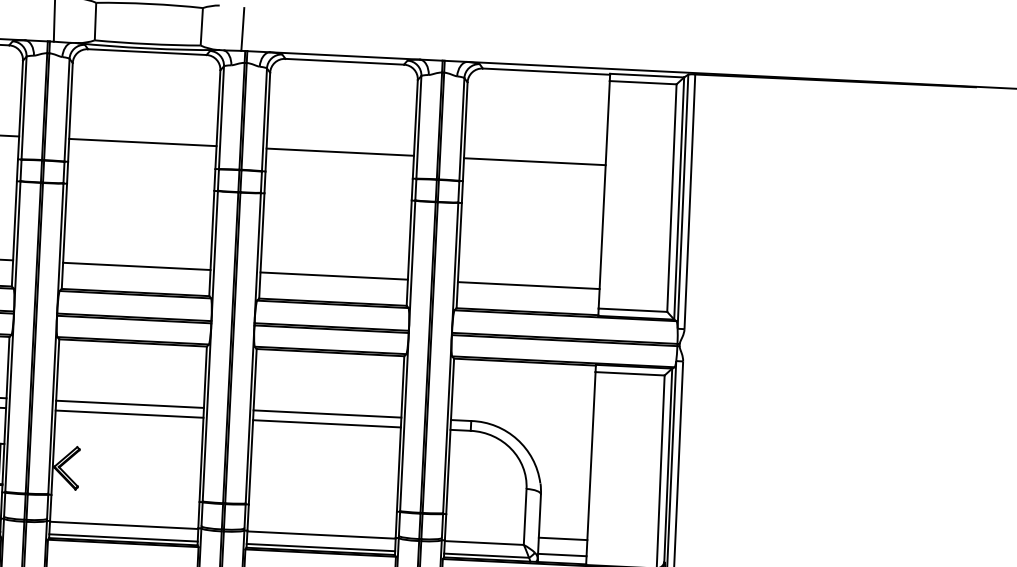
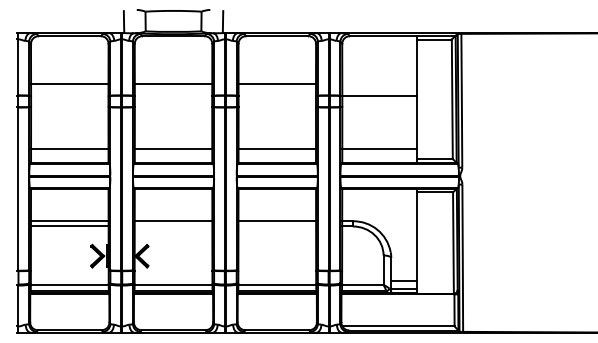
line: (534, 161) -> (379, 95), moved
line: (129, 414) -> (173, 226), removed
line: (327, 423) -> (277, 226), removed

